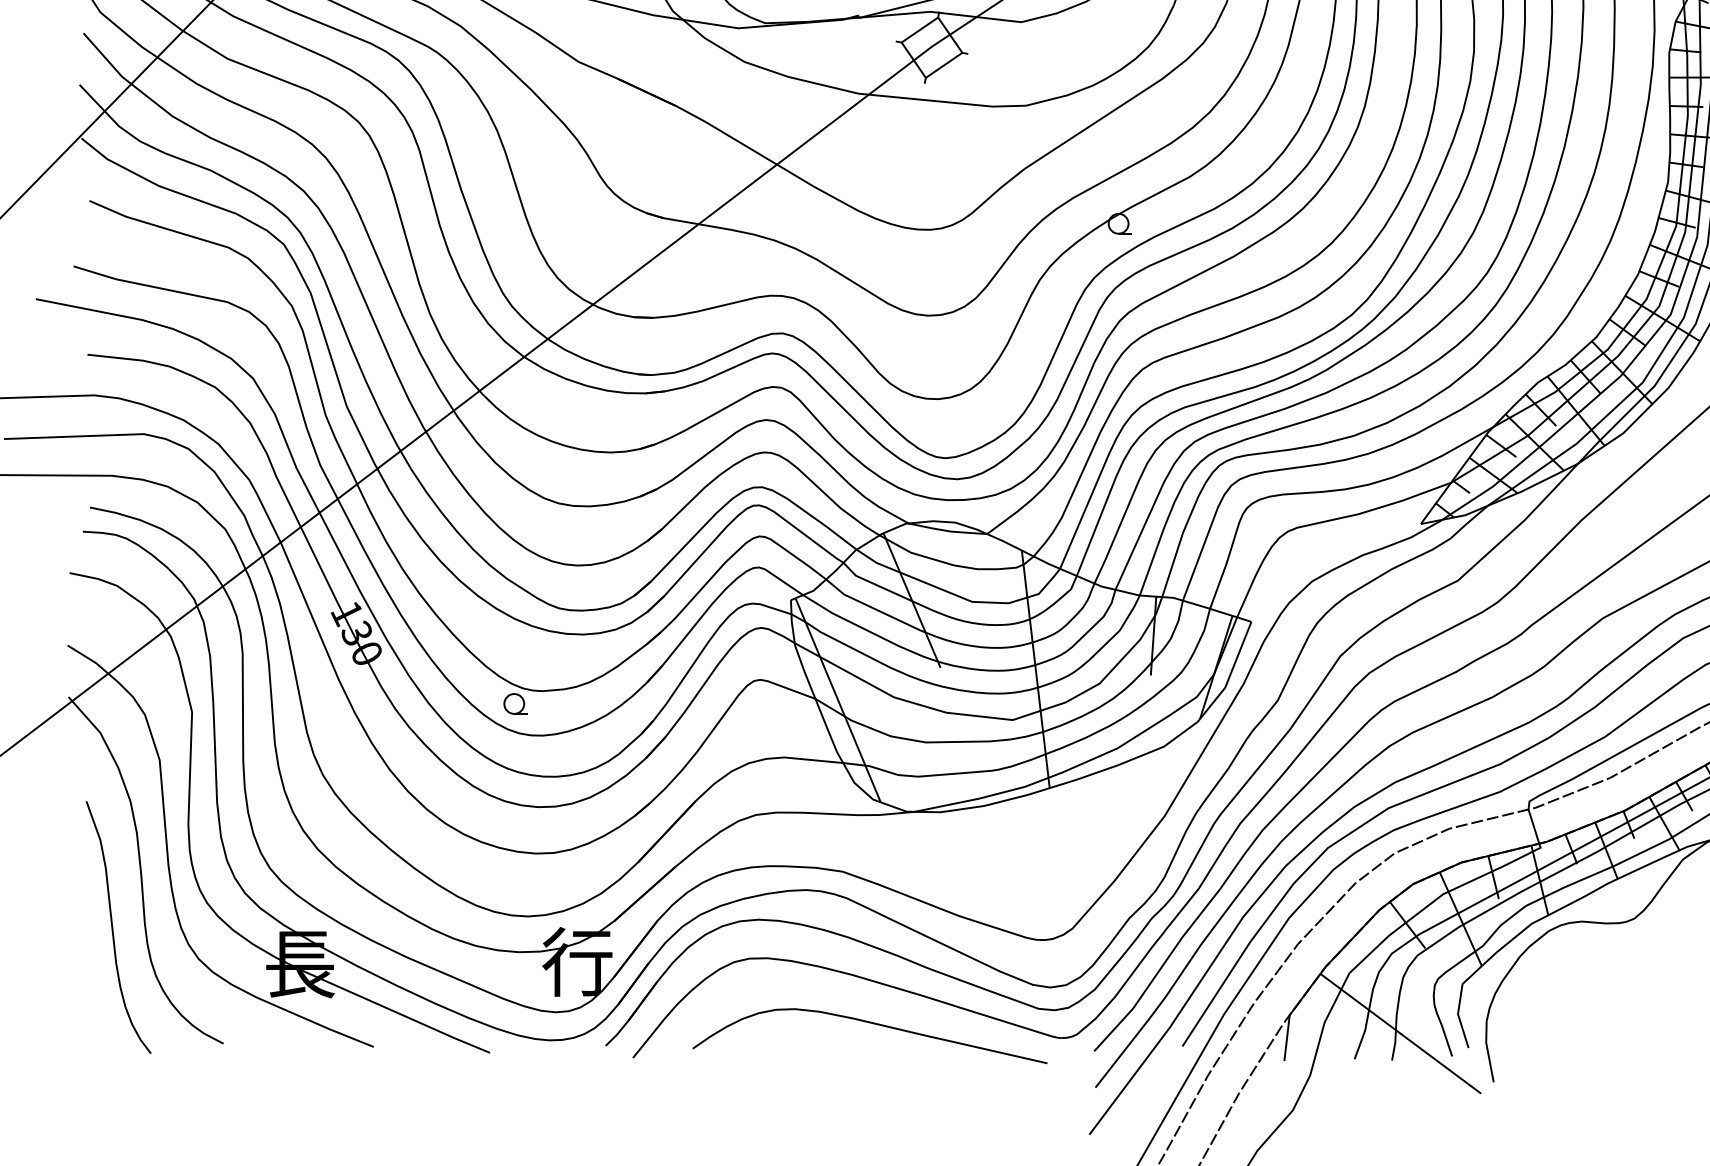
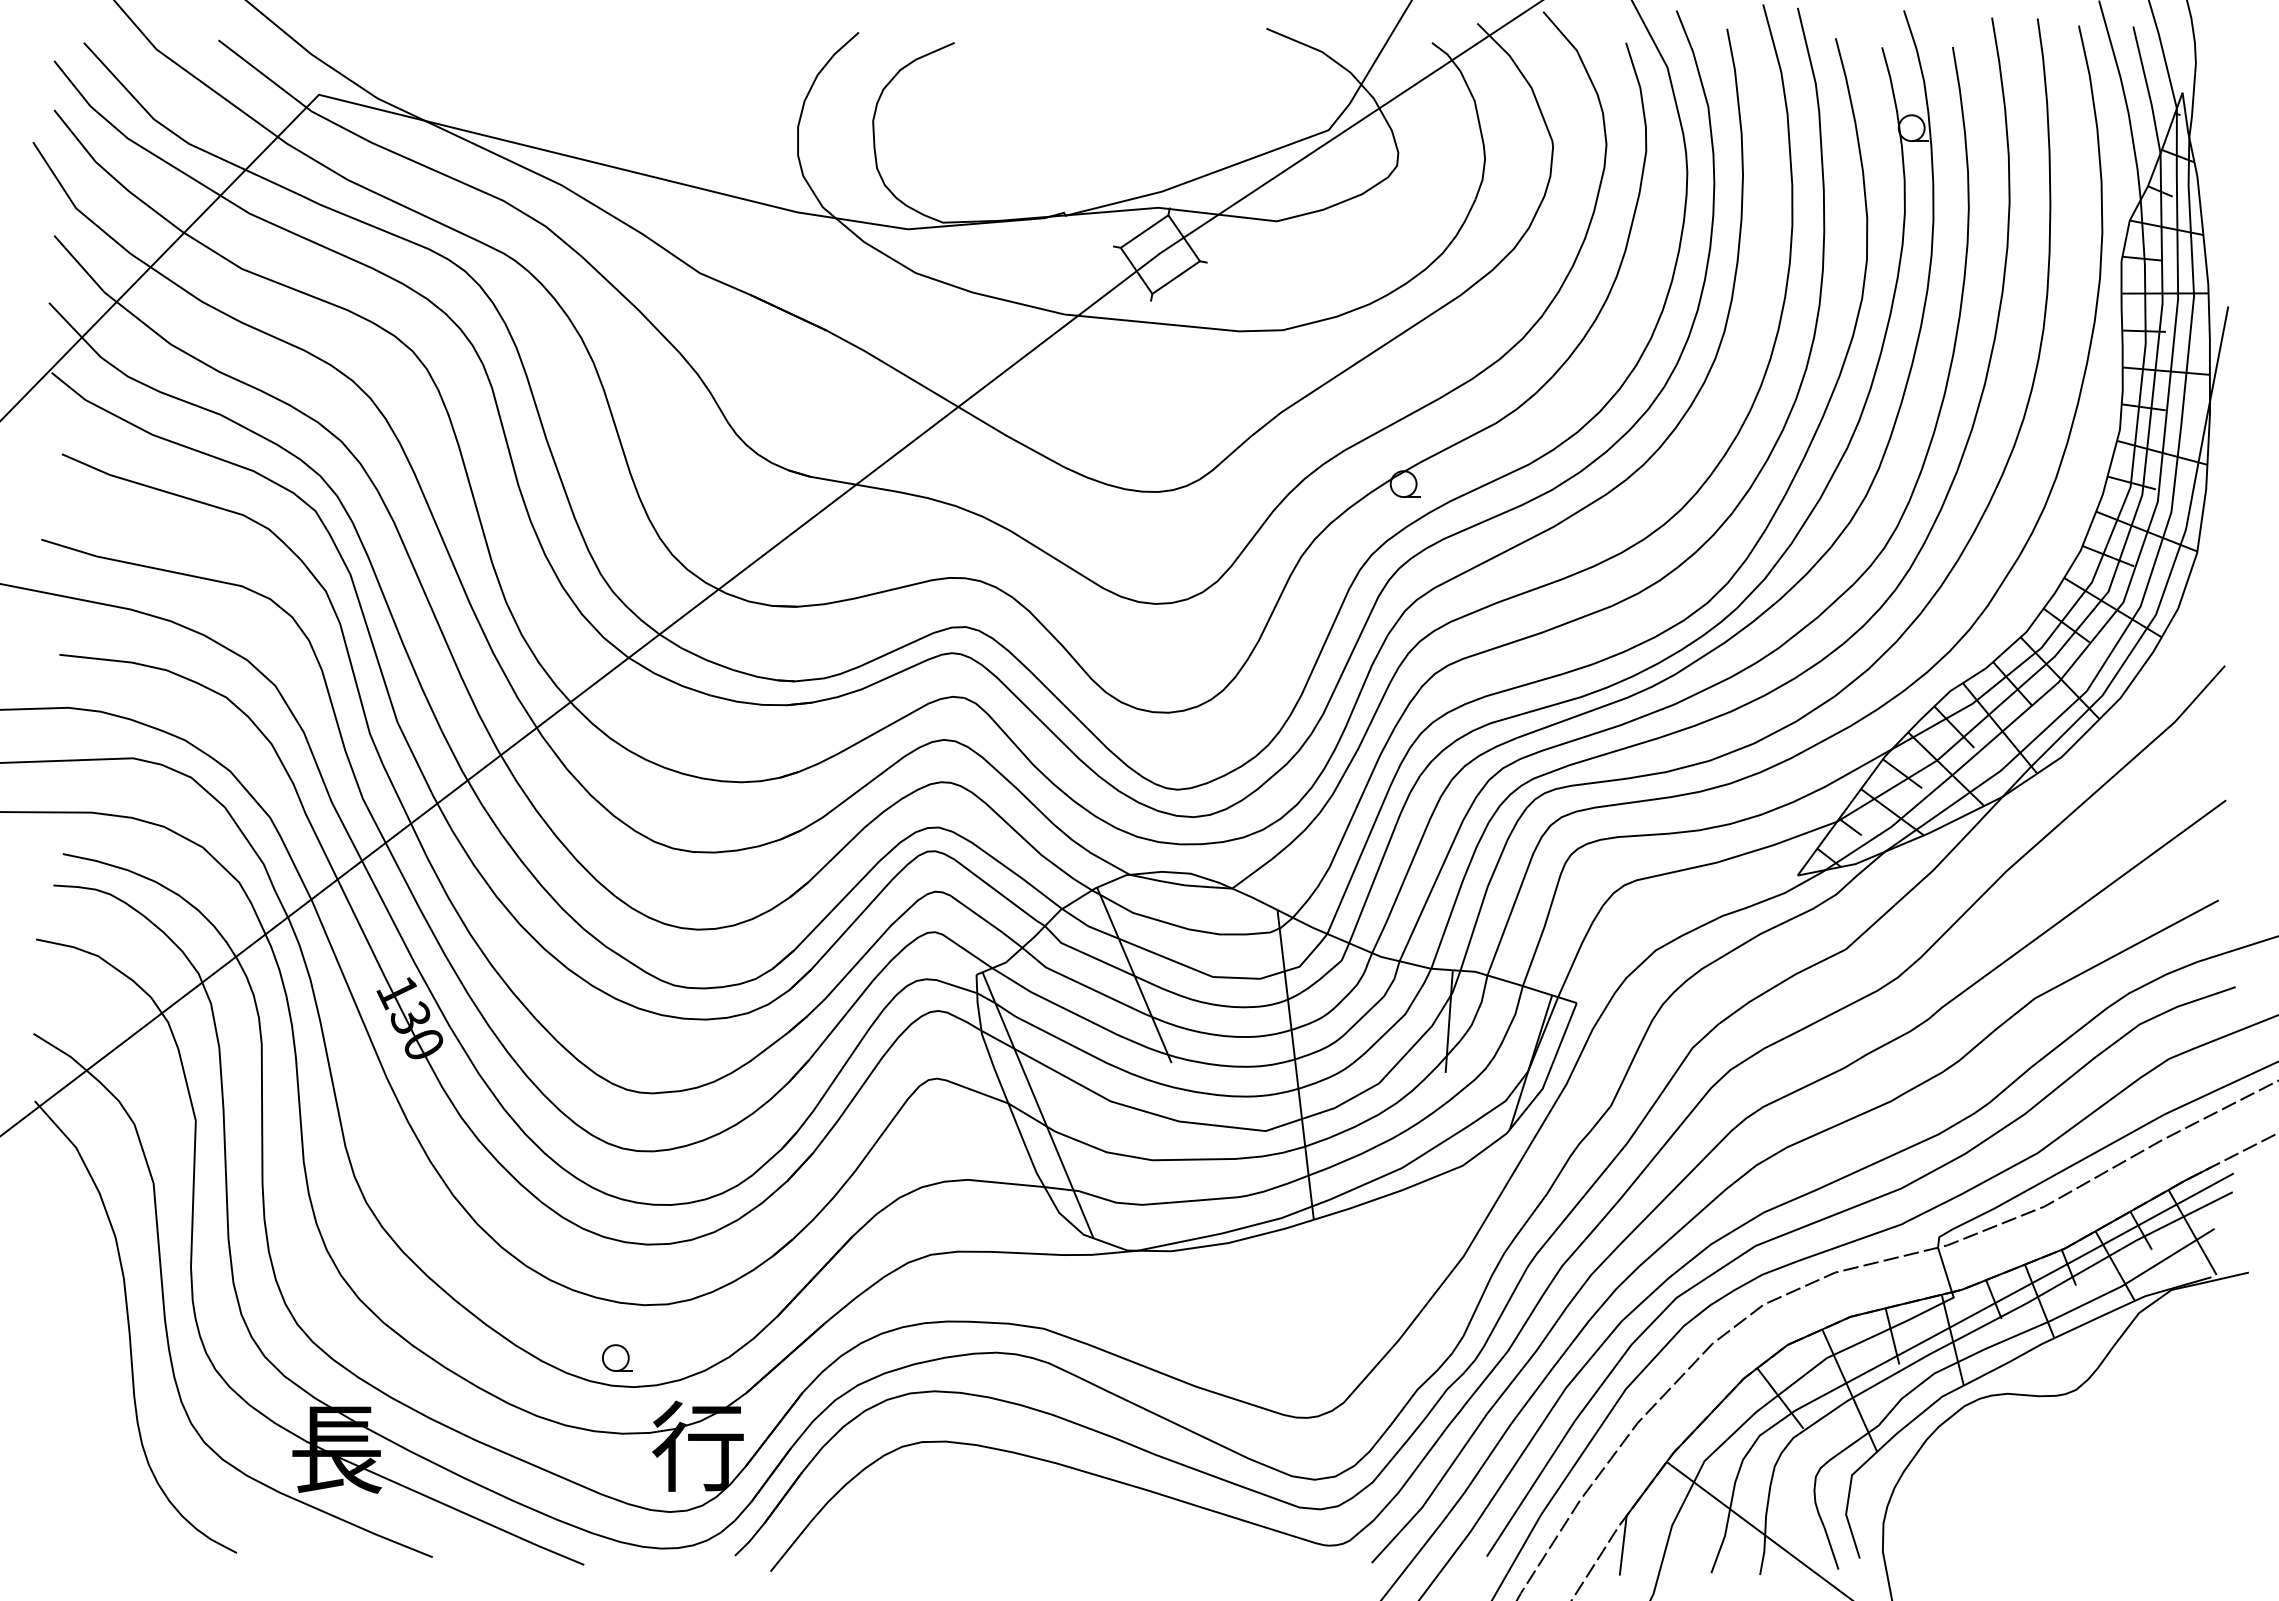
part: (515, 703) -> (617, 1357), moved
curve: (112, 927) -> (92, 1401), removed
curve: (873, 1024) -> (1083, 1527), removed

